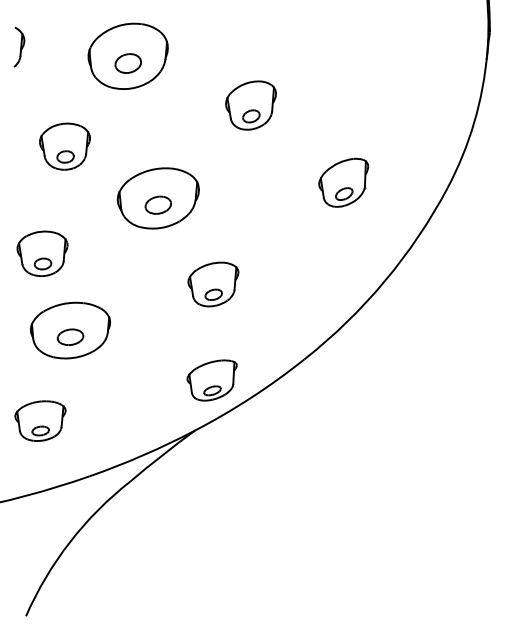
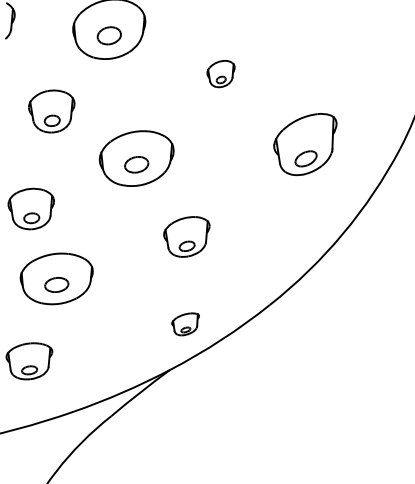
part: (250, 105) -> (220, 74), size x0.6
part: (343, 182) -> (305, 144), size x1.4
part: (211, 380) -> (185, 324), size x0.6

